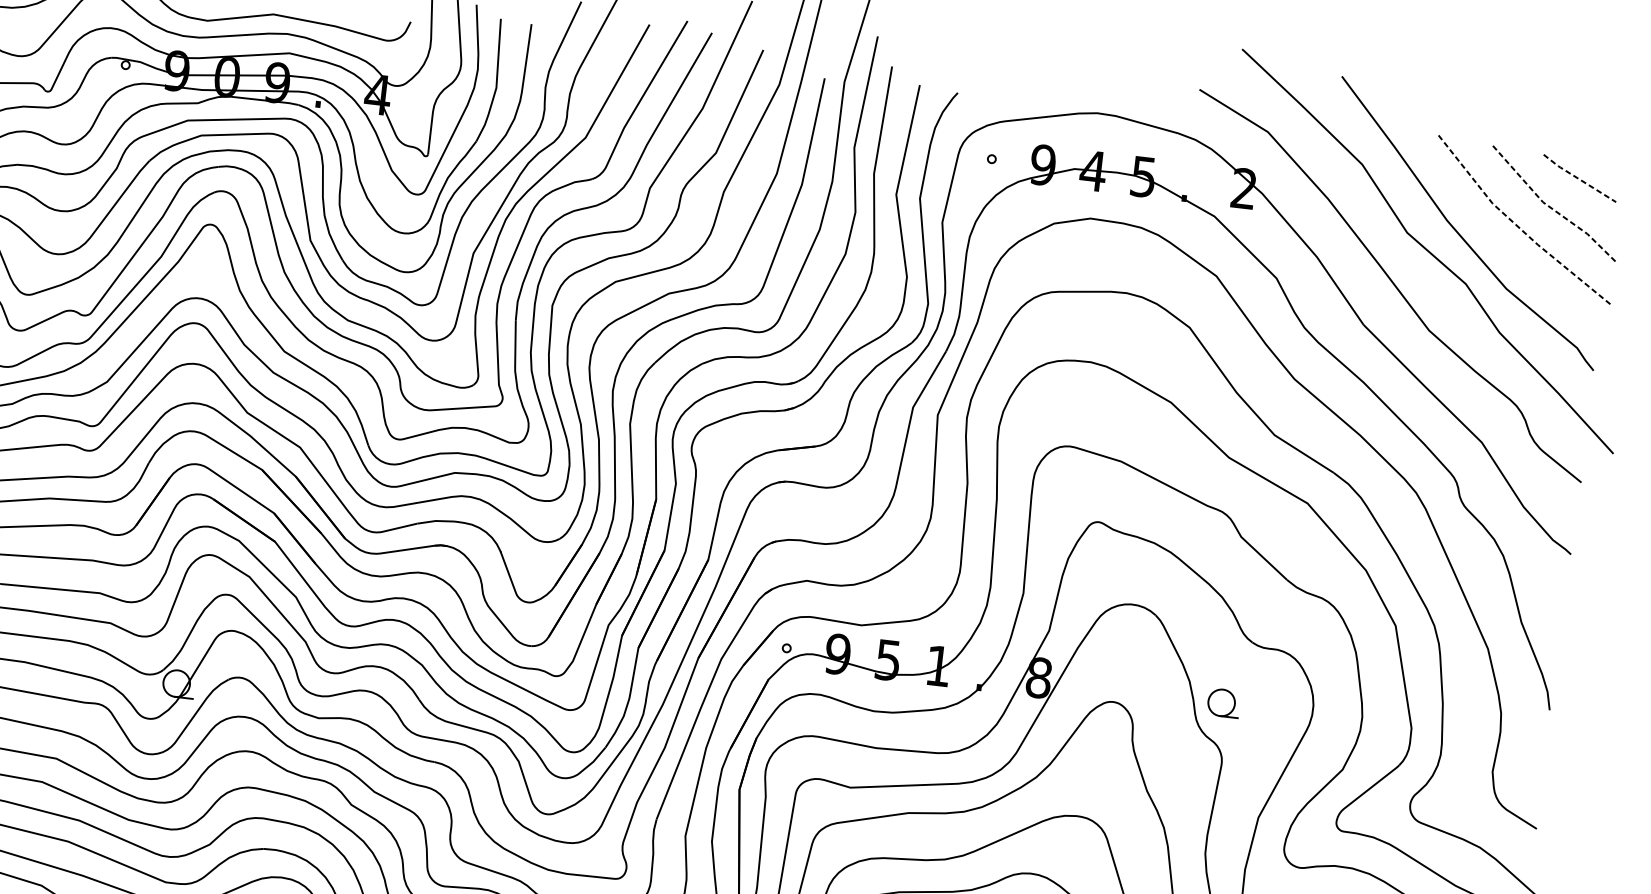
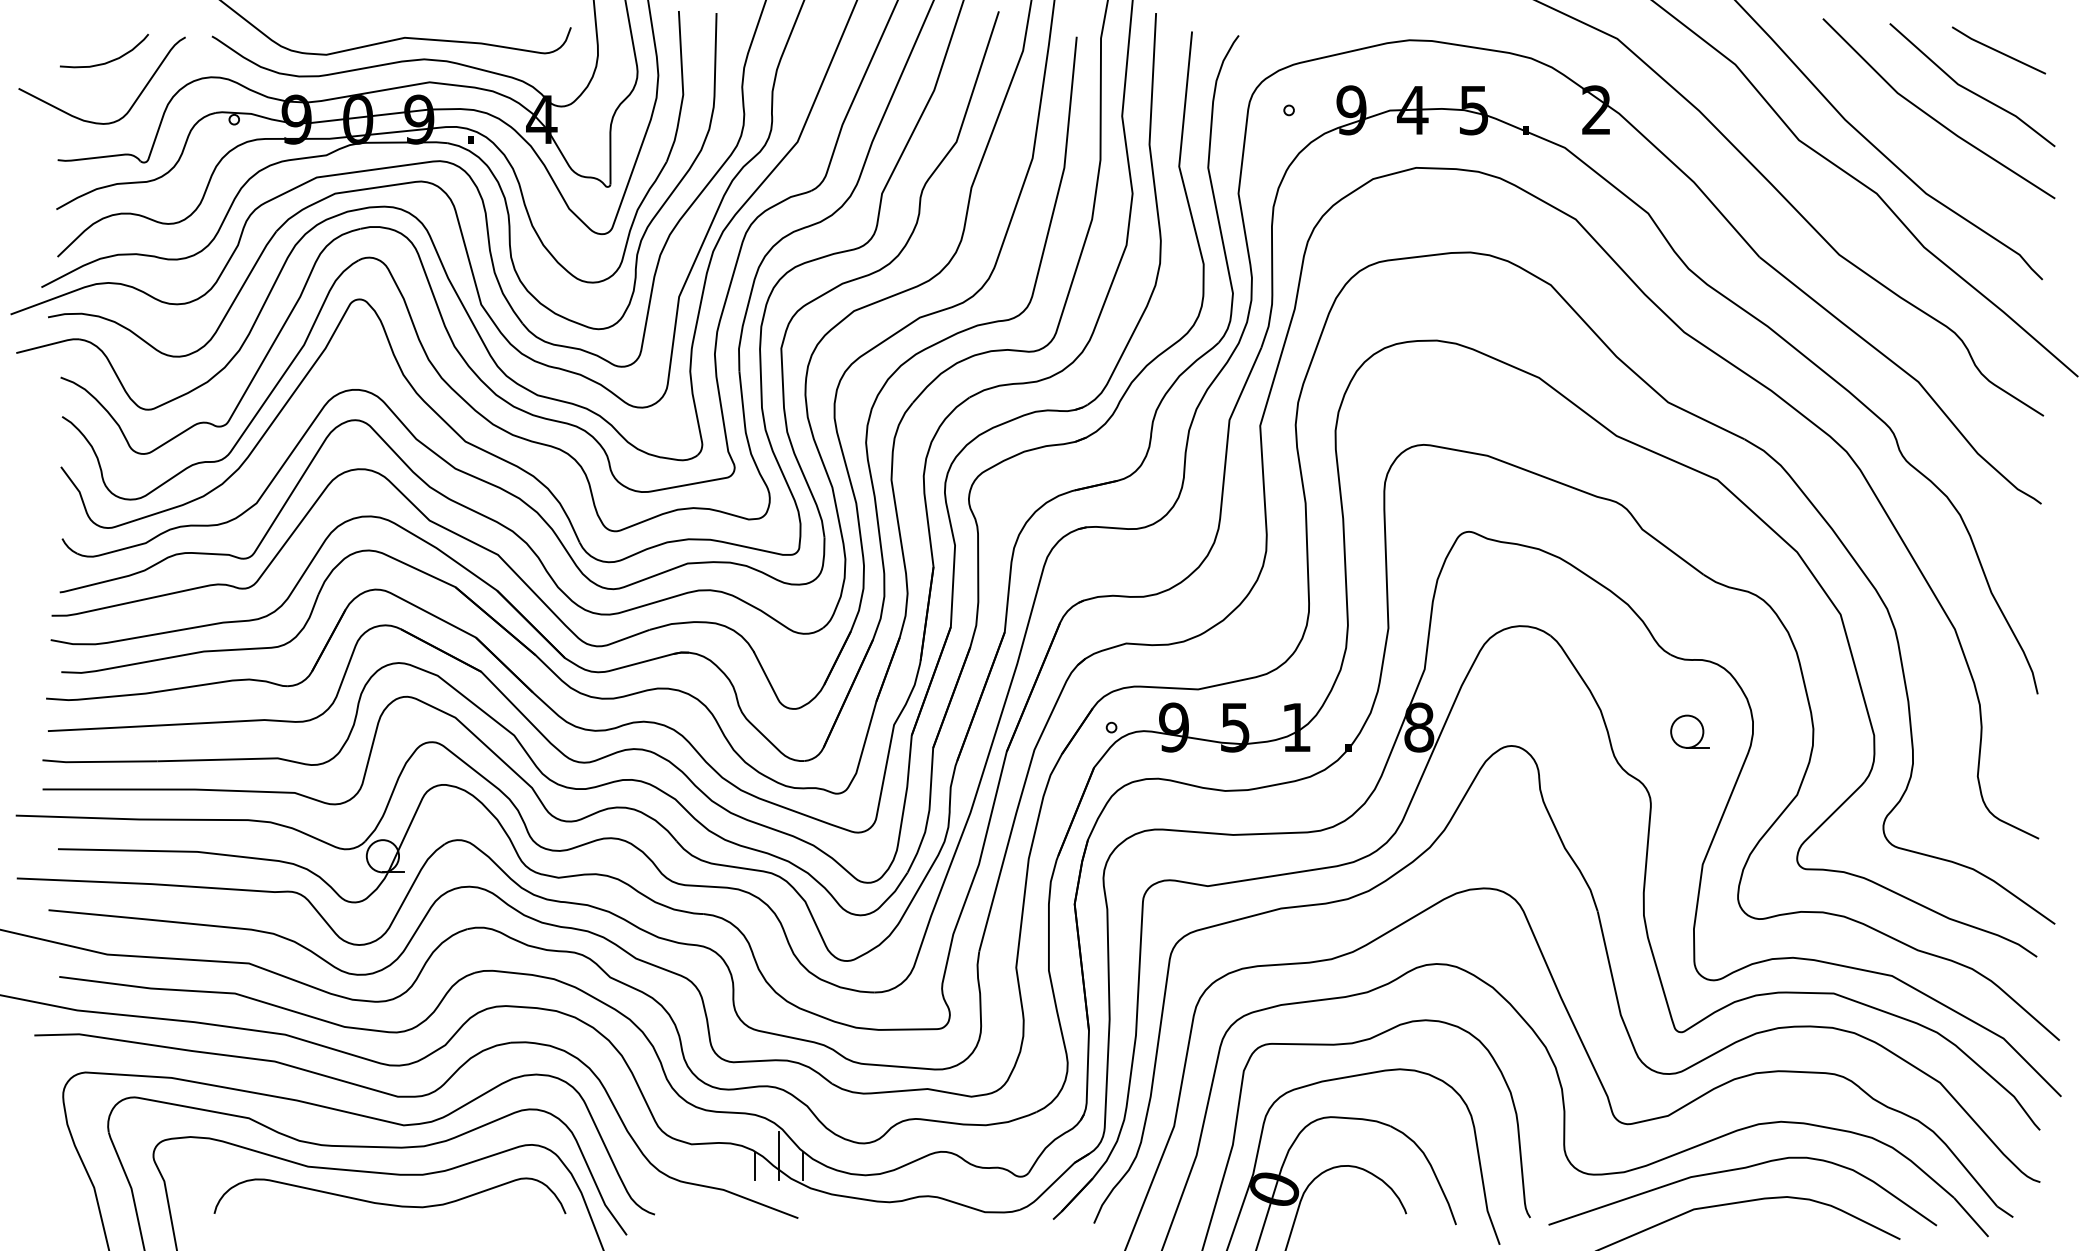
line: (1578, 179) -> (1997, 51), dashed -> solid
line: (1551, 208) -> (1969, 90), dashed -> solid
line: (1518, 226) -> (1931, 117), dashed -> solid
part: (1223, 702) -> (1689, 731), moved

